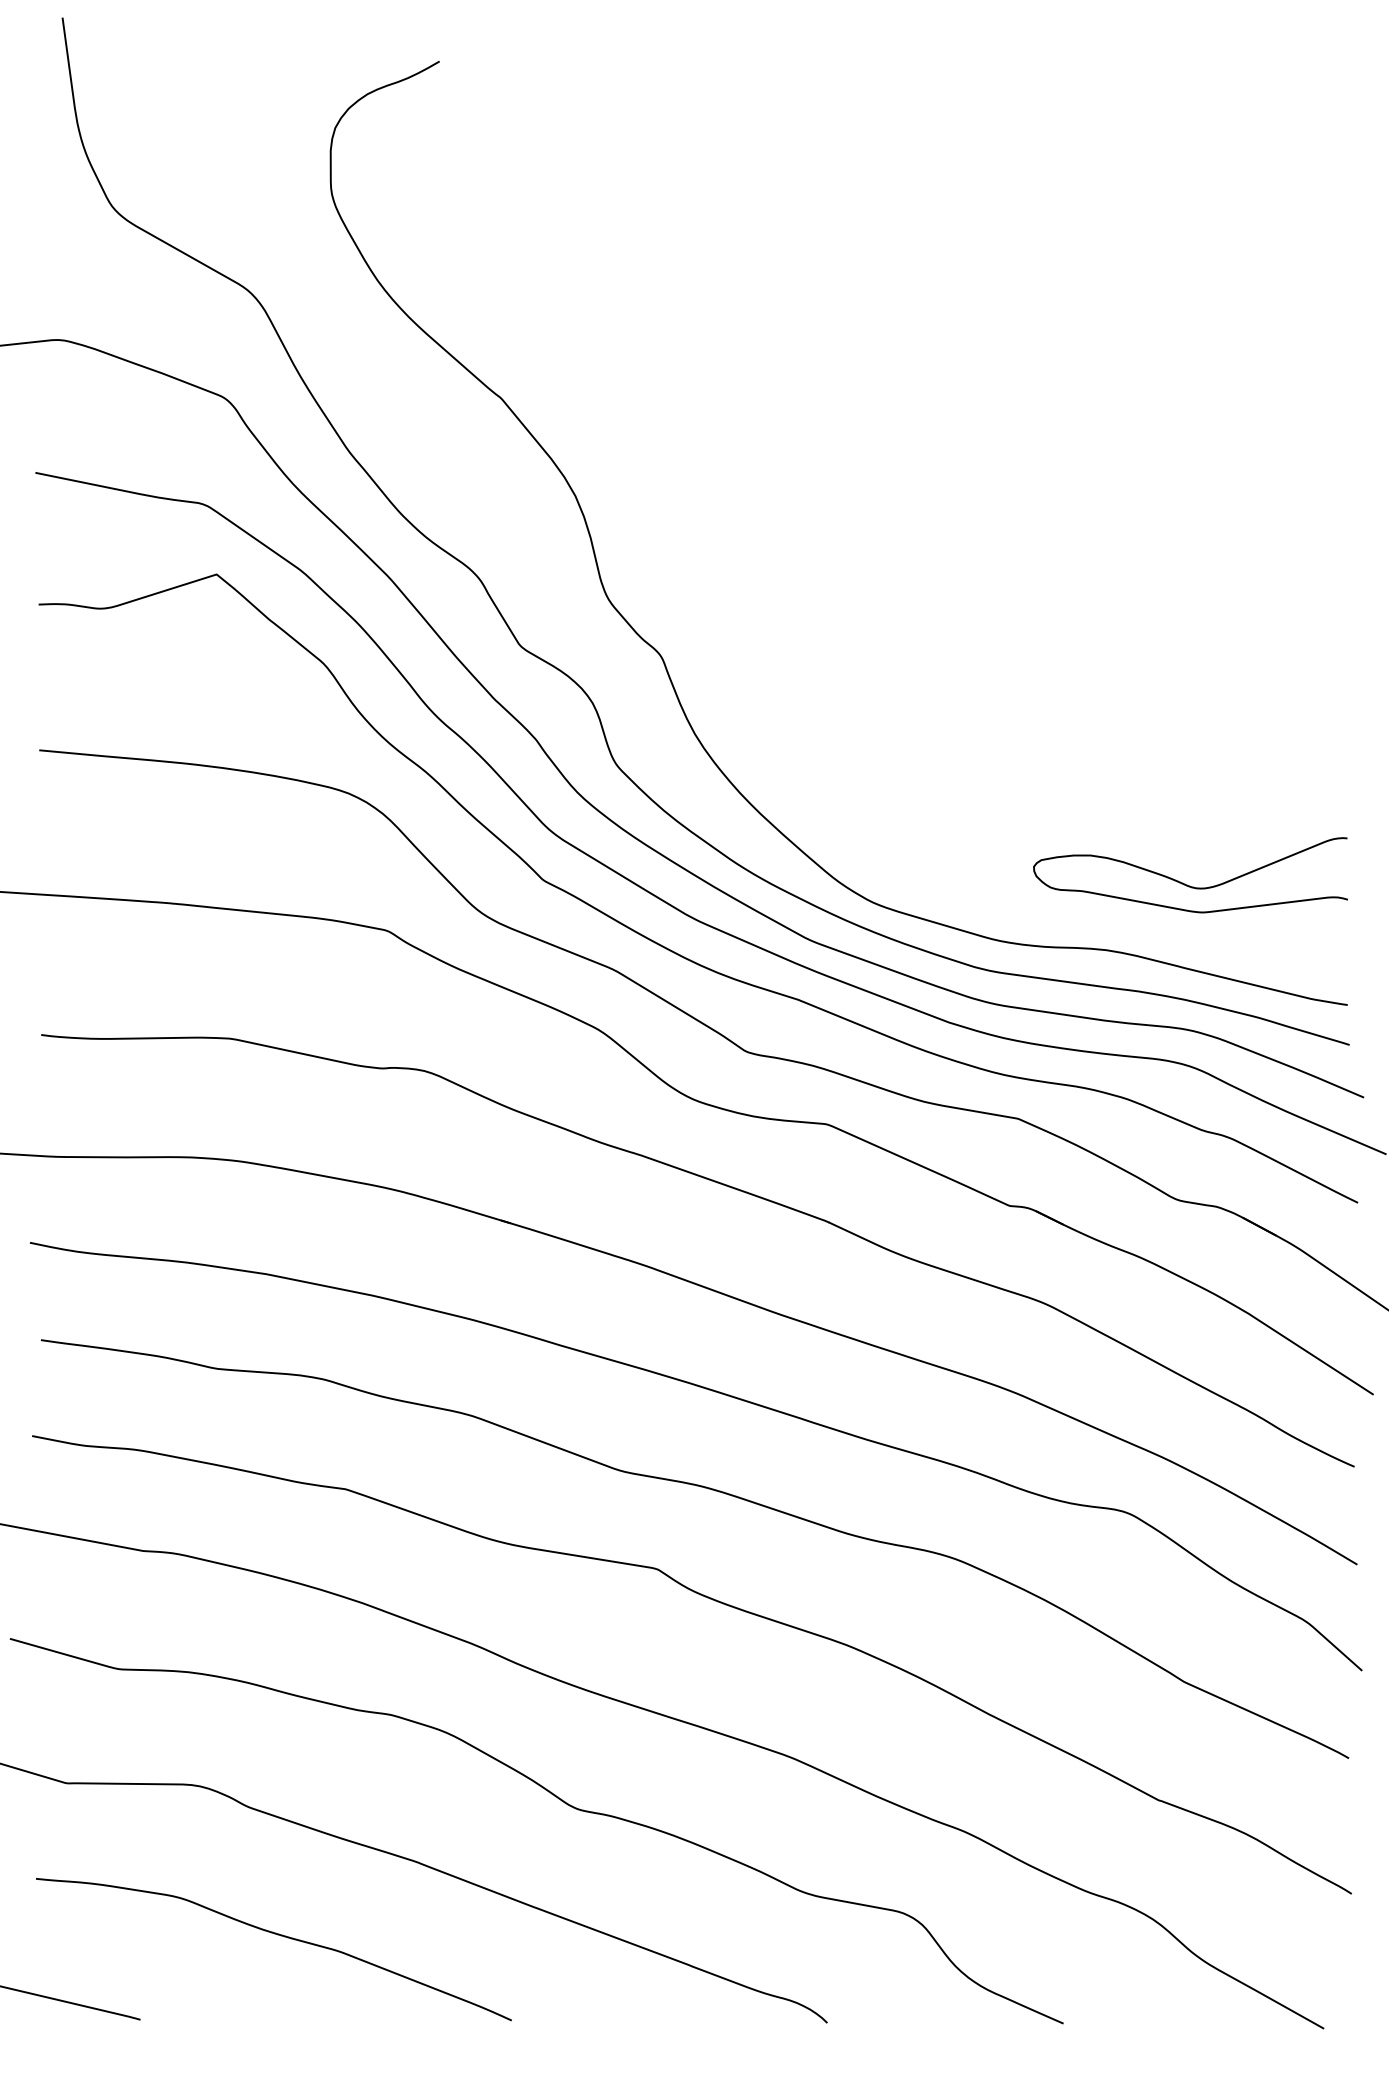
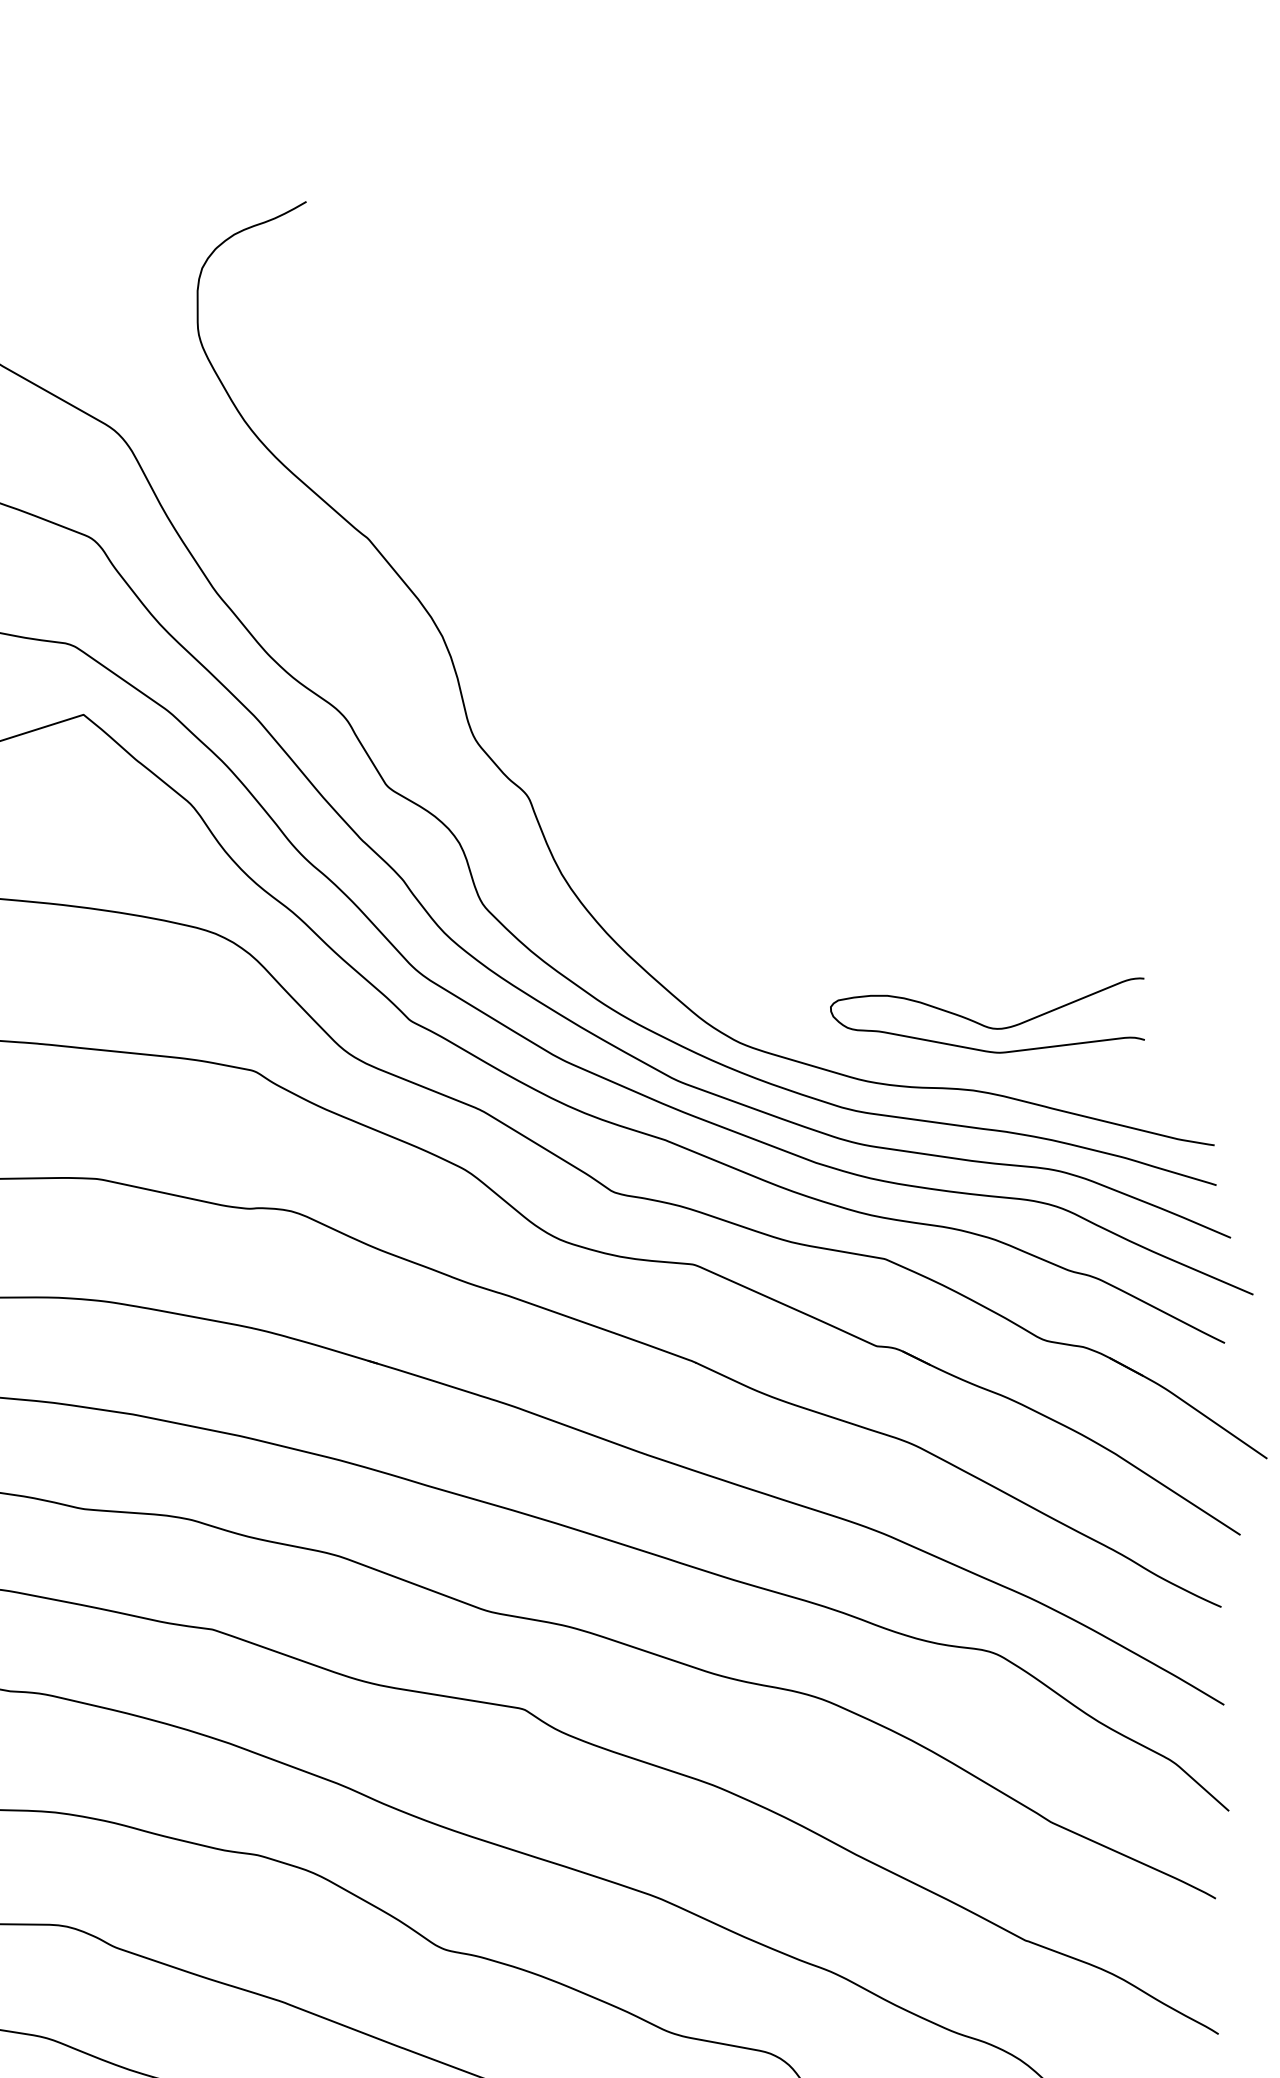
curve: (1185, 883) -> (982, 1023), moved

